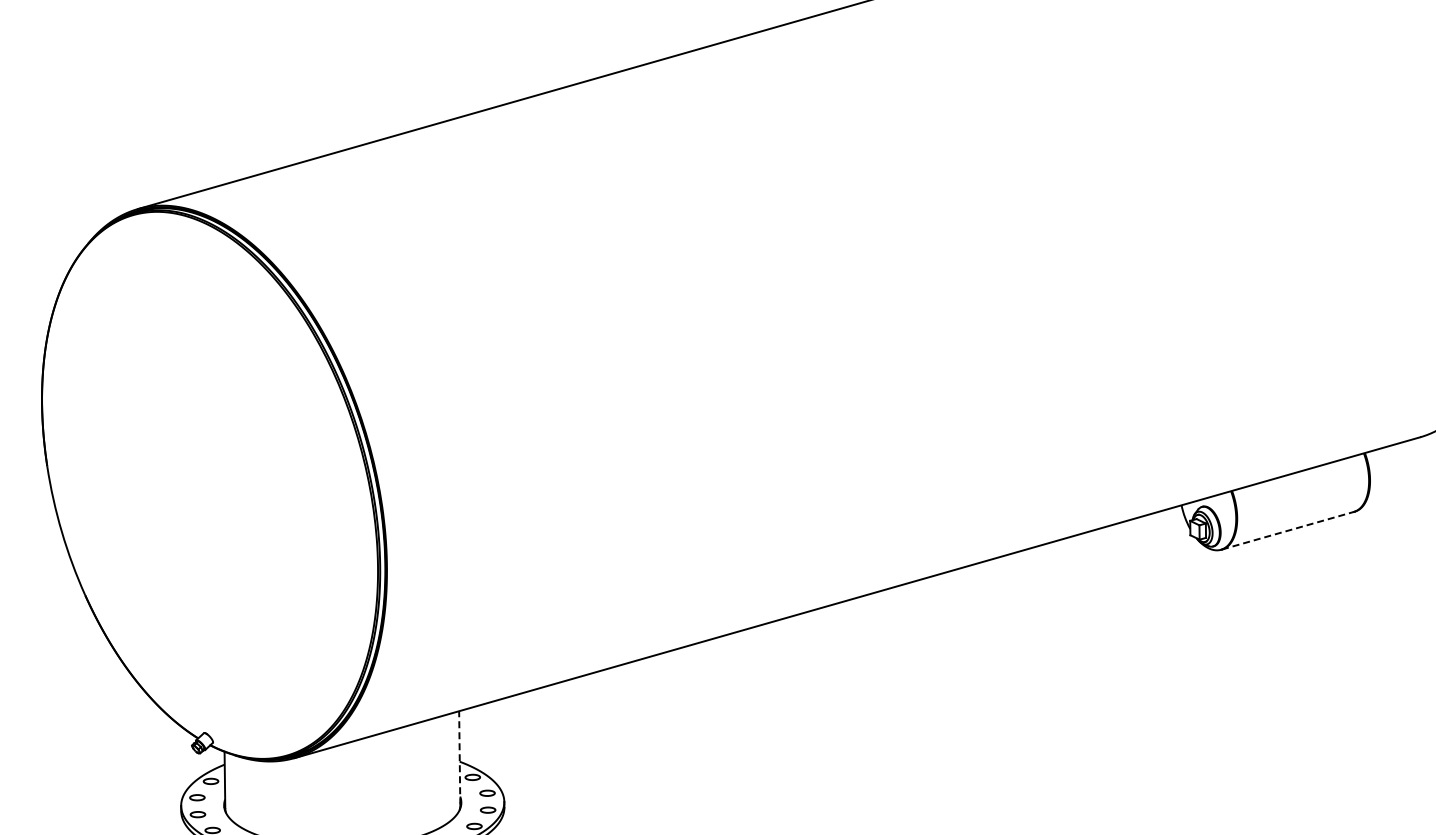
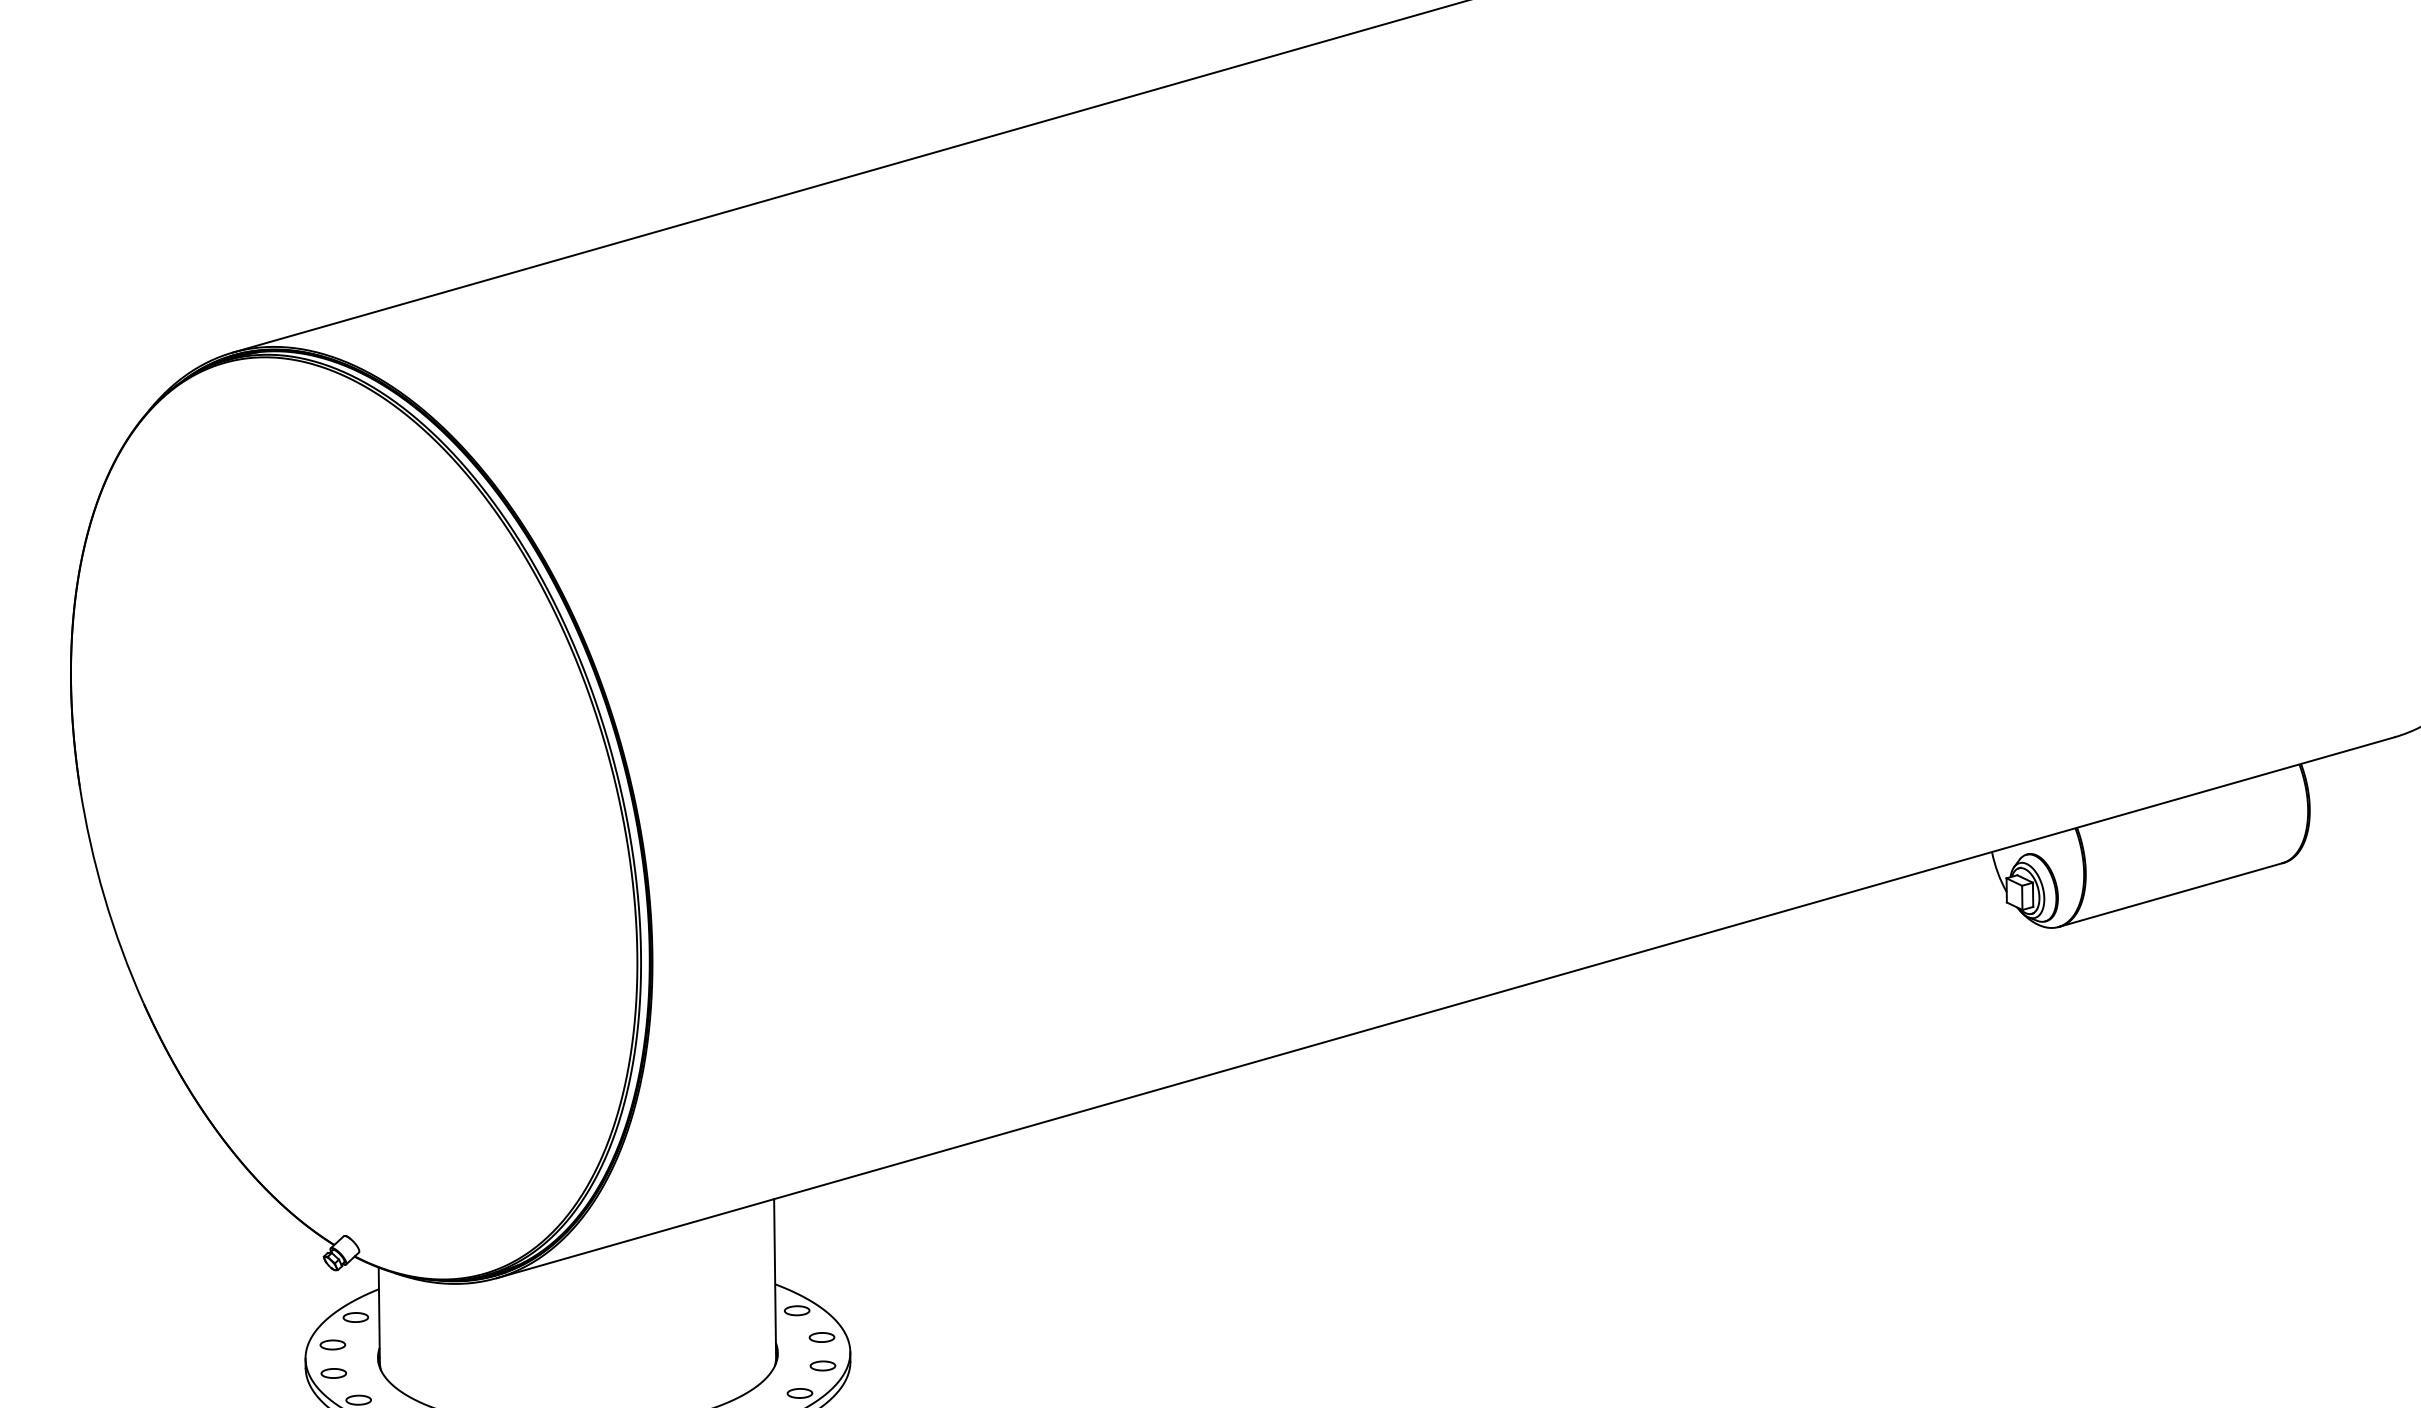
line: (1287, 530) -> (2170, 894), dashed -> solid
line: (459, 757) -> (774, 1277), dashed -> solid

